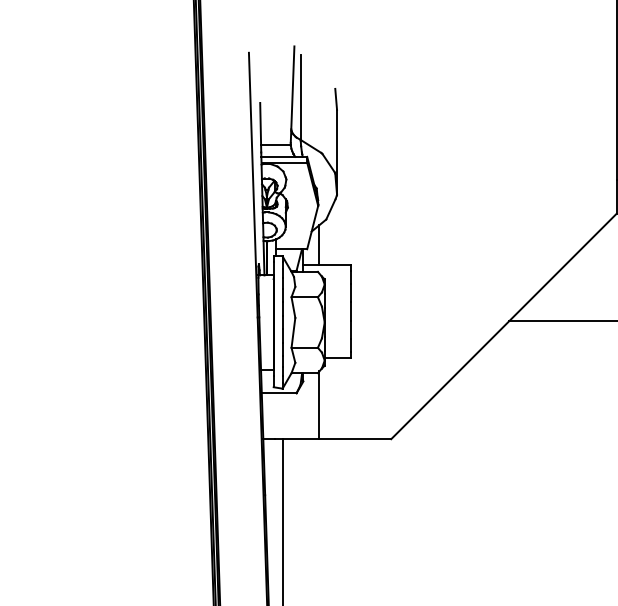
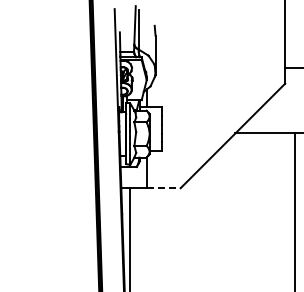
line: (356, 439) -> (164, 188), solid -> dashed

